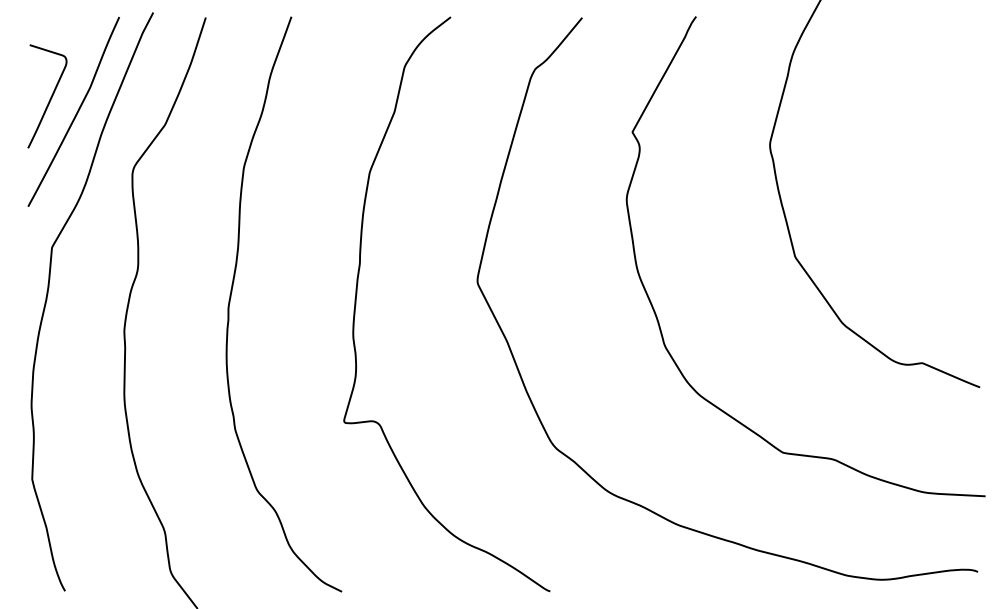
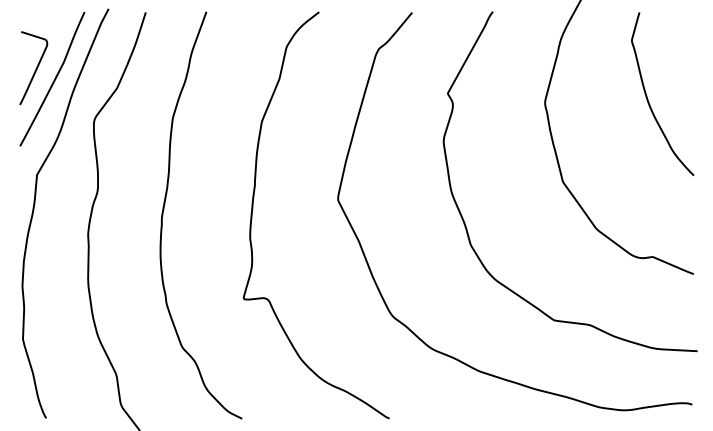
curve: (916, 140) -> (648, 99), added

